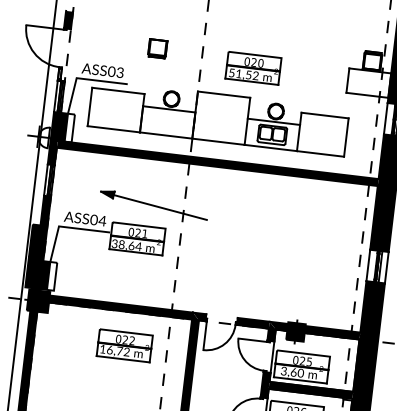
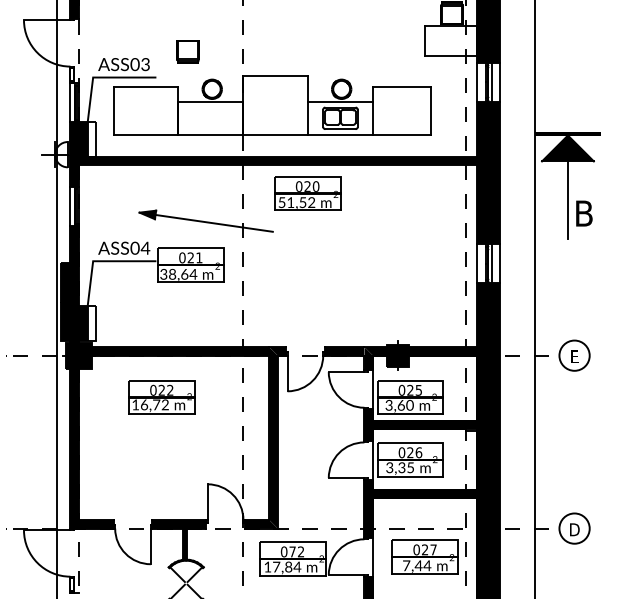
part: (157, 48) -> (187, 51), moved
part: (253, 68) -> (307, 193), moved
part: (124, 345) -> (161, 397), moved

